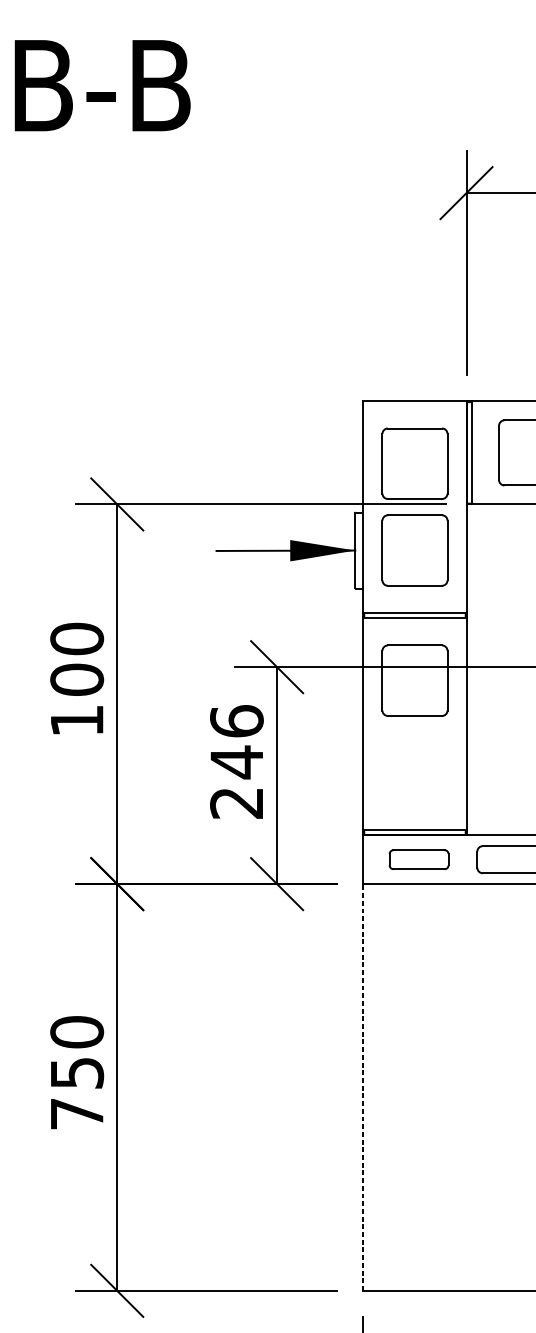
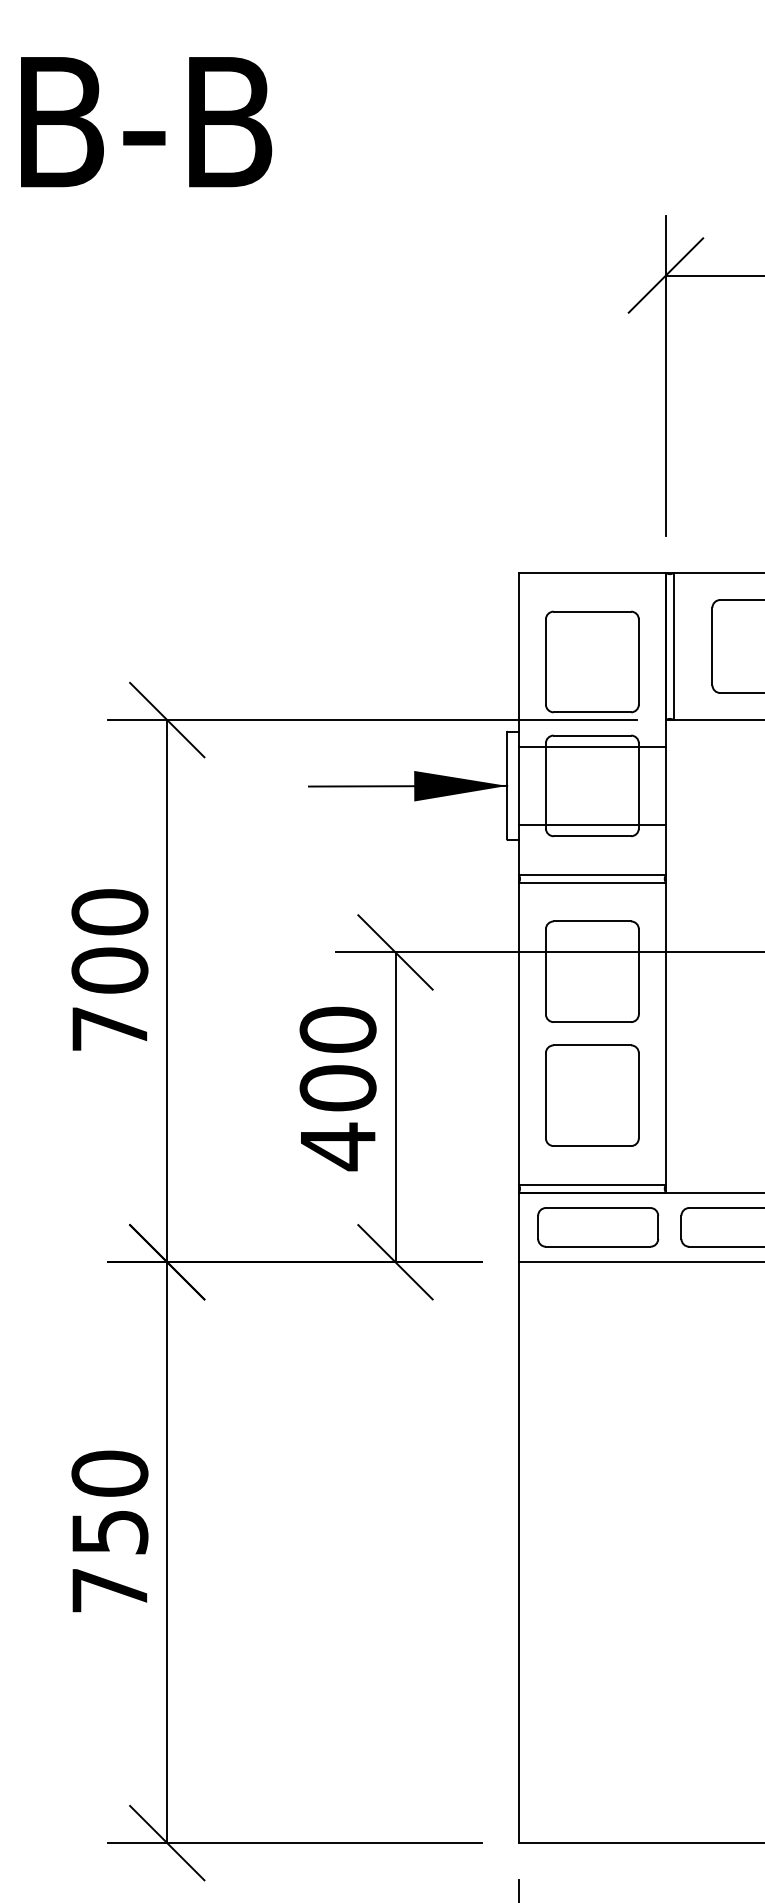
line: (414, 523) -> (591, 747), added
line: (414, 577) -> (591, 824), added
text: (76, 720) -> (109, 1028), 100 -> 700
text: (236, 762) -> (337, 1088), 246 -> 400
part: (415, 767) -> (592, 1095), added
part: (419, 859) -> (598, 1227), size x1.43
line: (363, 1087) -> (518, 1552), dashed -> solid

